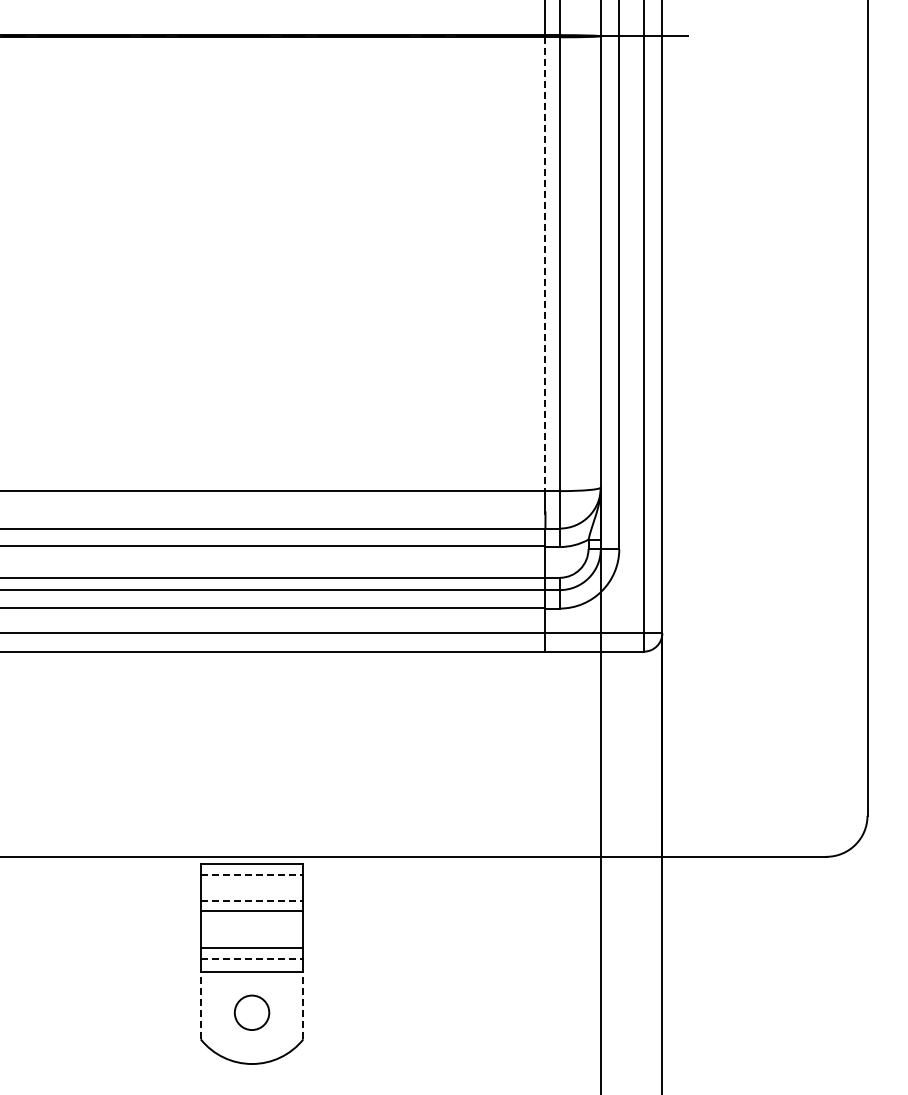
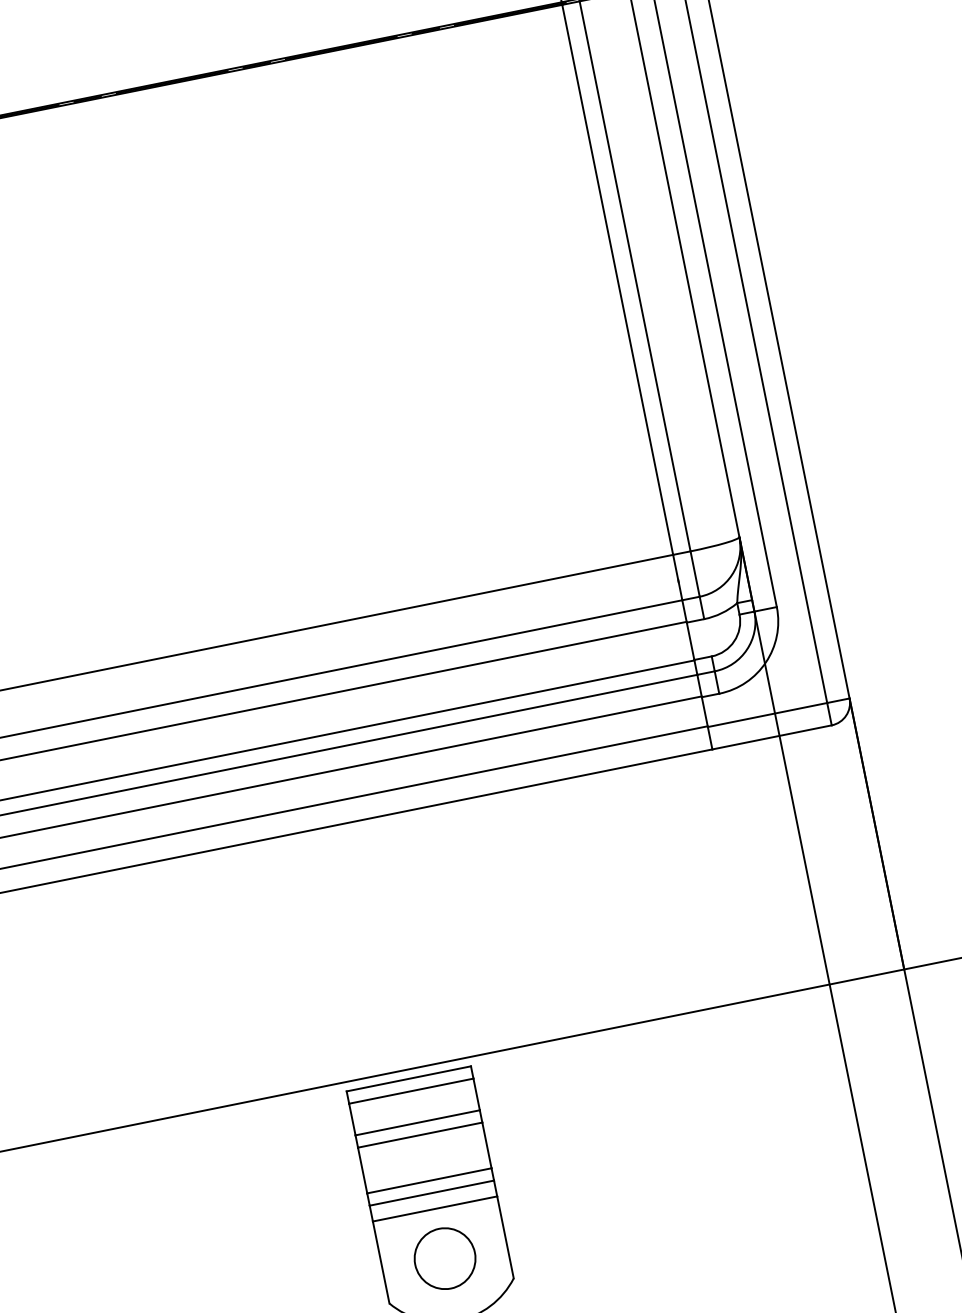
line: (545, 264) -> (617, 280), dashed -> solid
line: (252, 874) -> (411, 1091), dashed -> solid
line: (252, 900) -> (418, 1122), dashed -> solid
line: (252, 958) -> (432, 1192), dashed -> solid
line: (200, 1005) -> (380, 1262), dashed -> solid
line: (303, 1005) -> (505, 1237), dashed -> solid
circle: (251, 1012) -> (444, 1258), size x1.43

